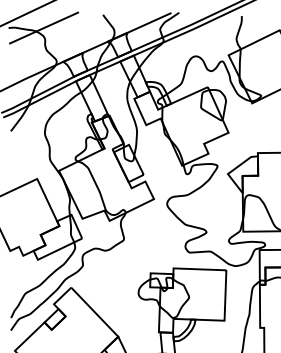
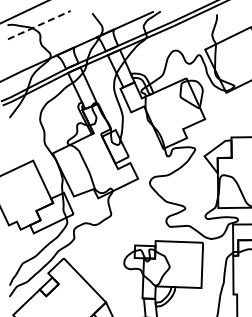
line: (44, 27) -> (39, 24), solid -> dashed

